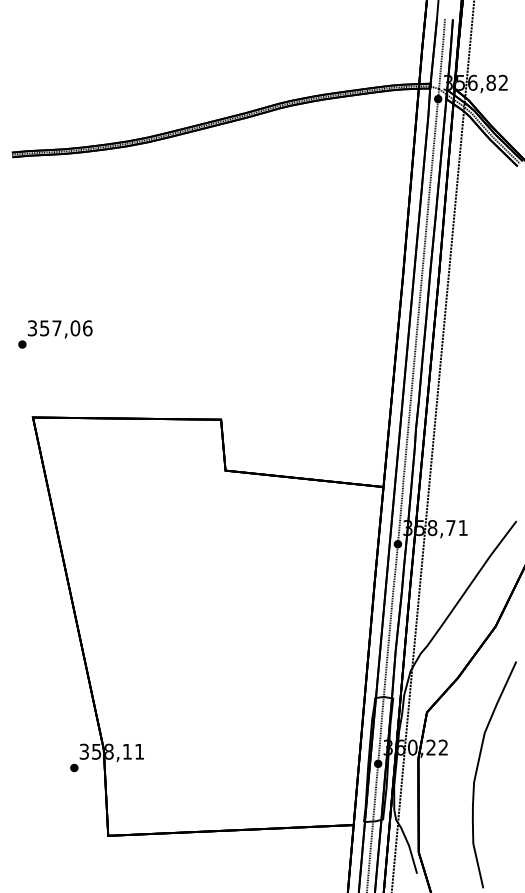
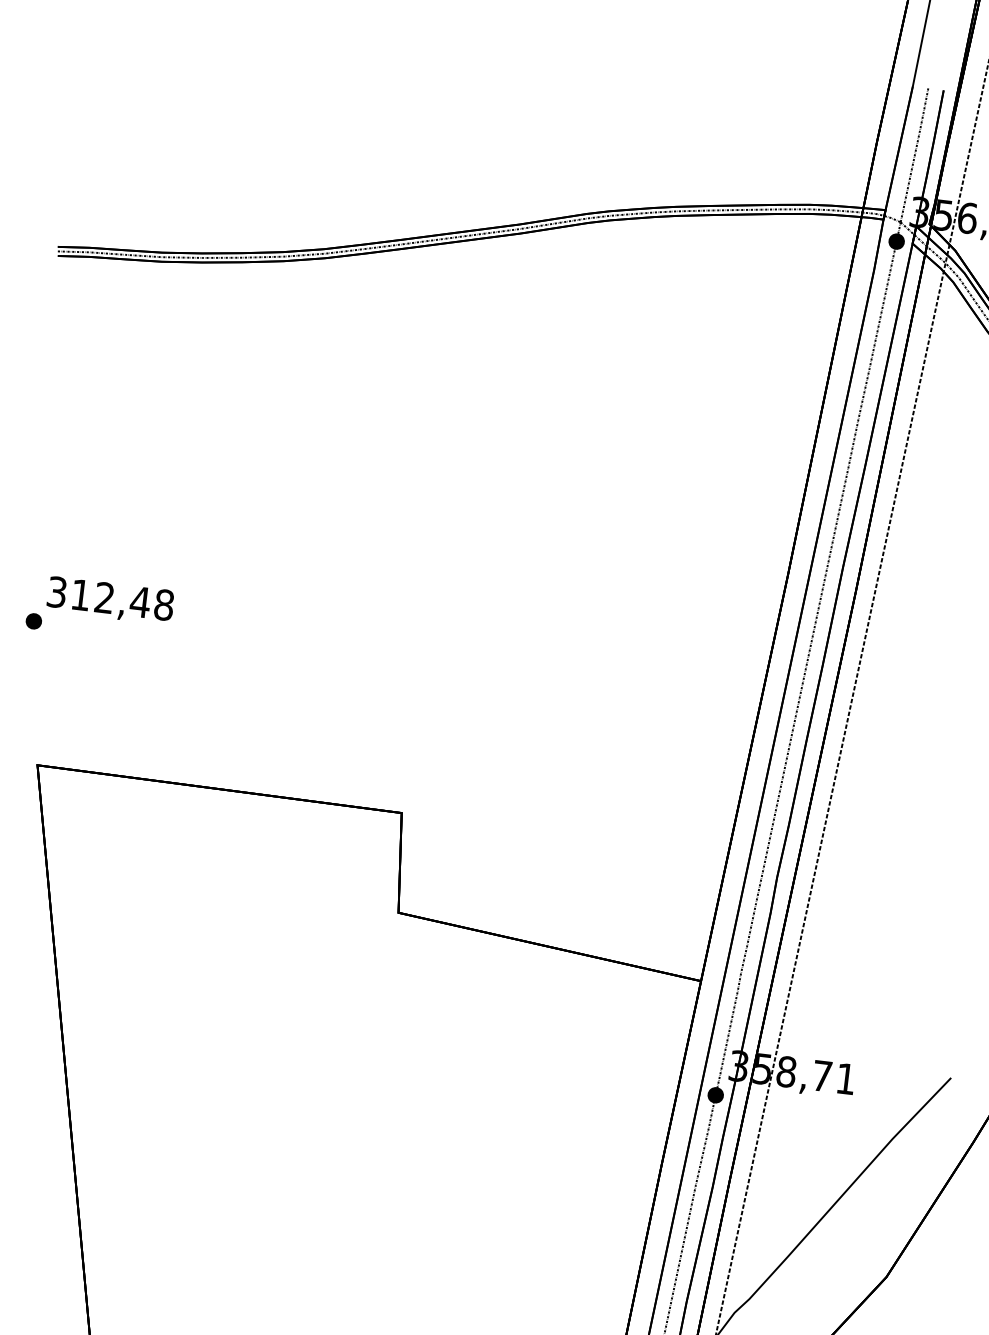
text: (66, 328) -> (123, 600), 357,06 -> 312,48

